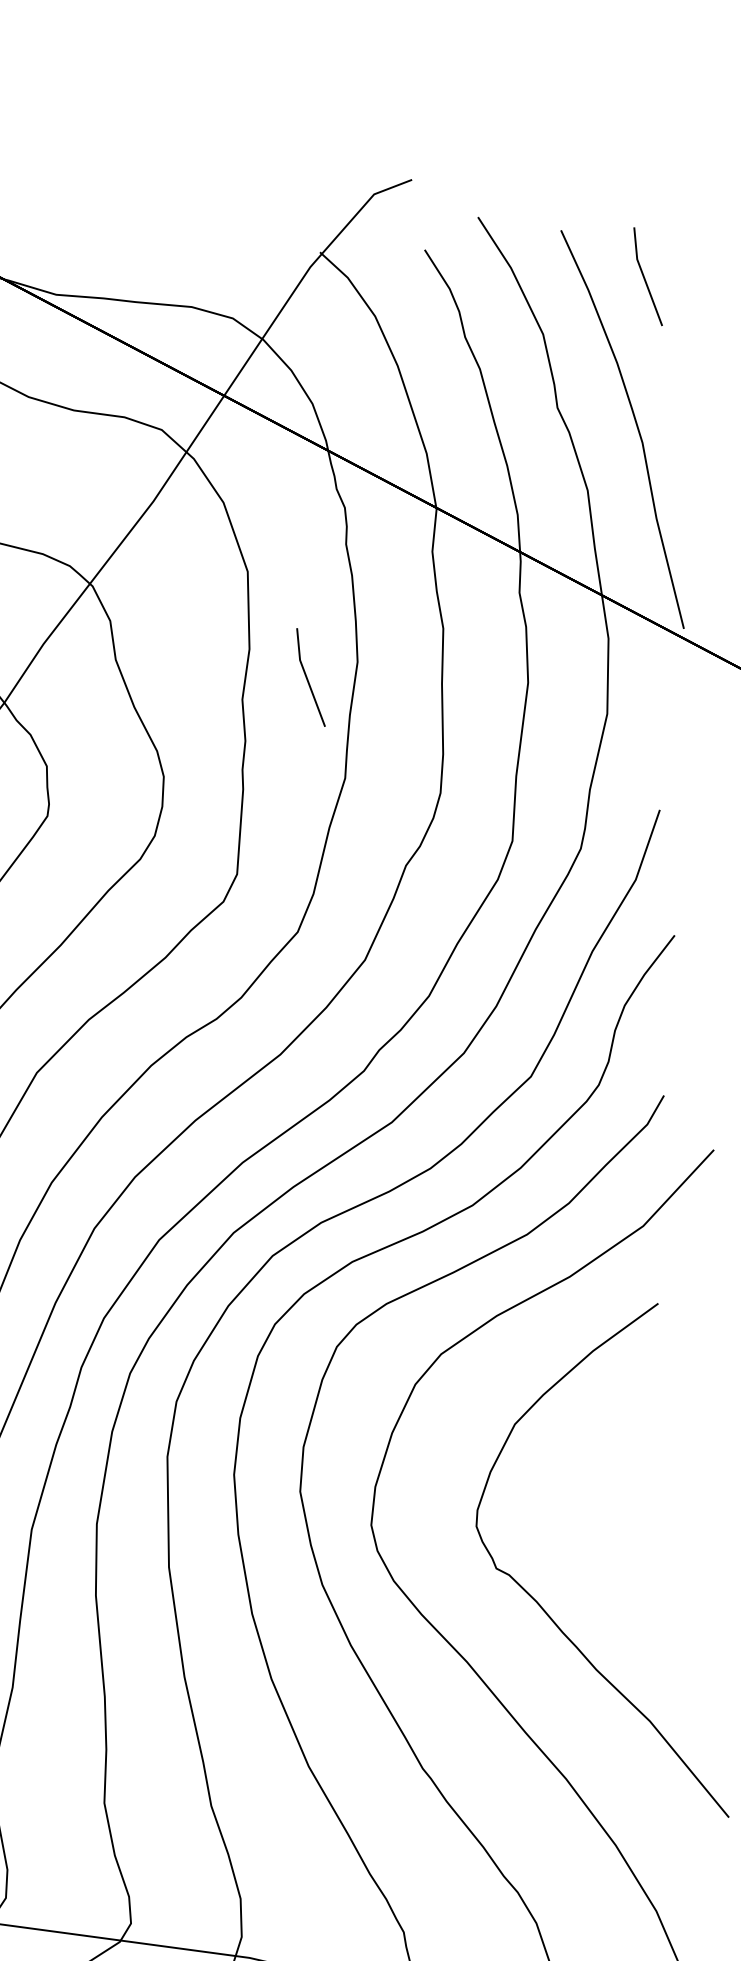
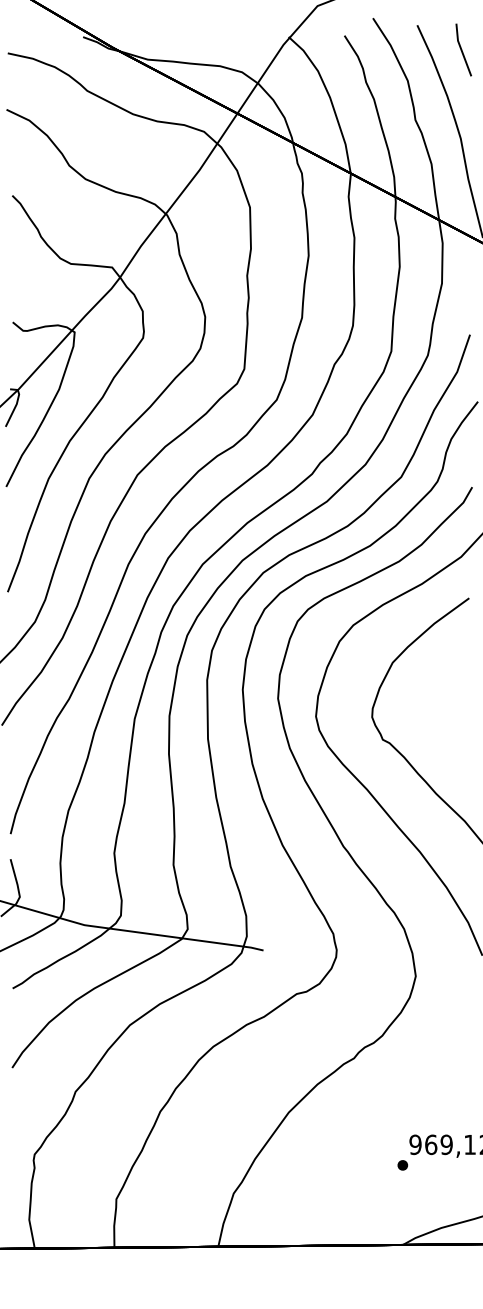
line: (308, 676) -> (282, 263), removed

